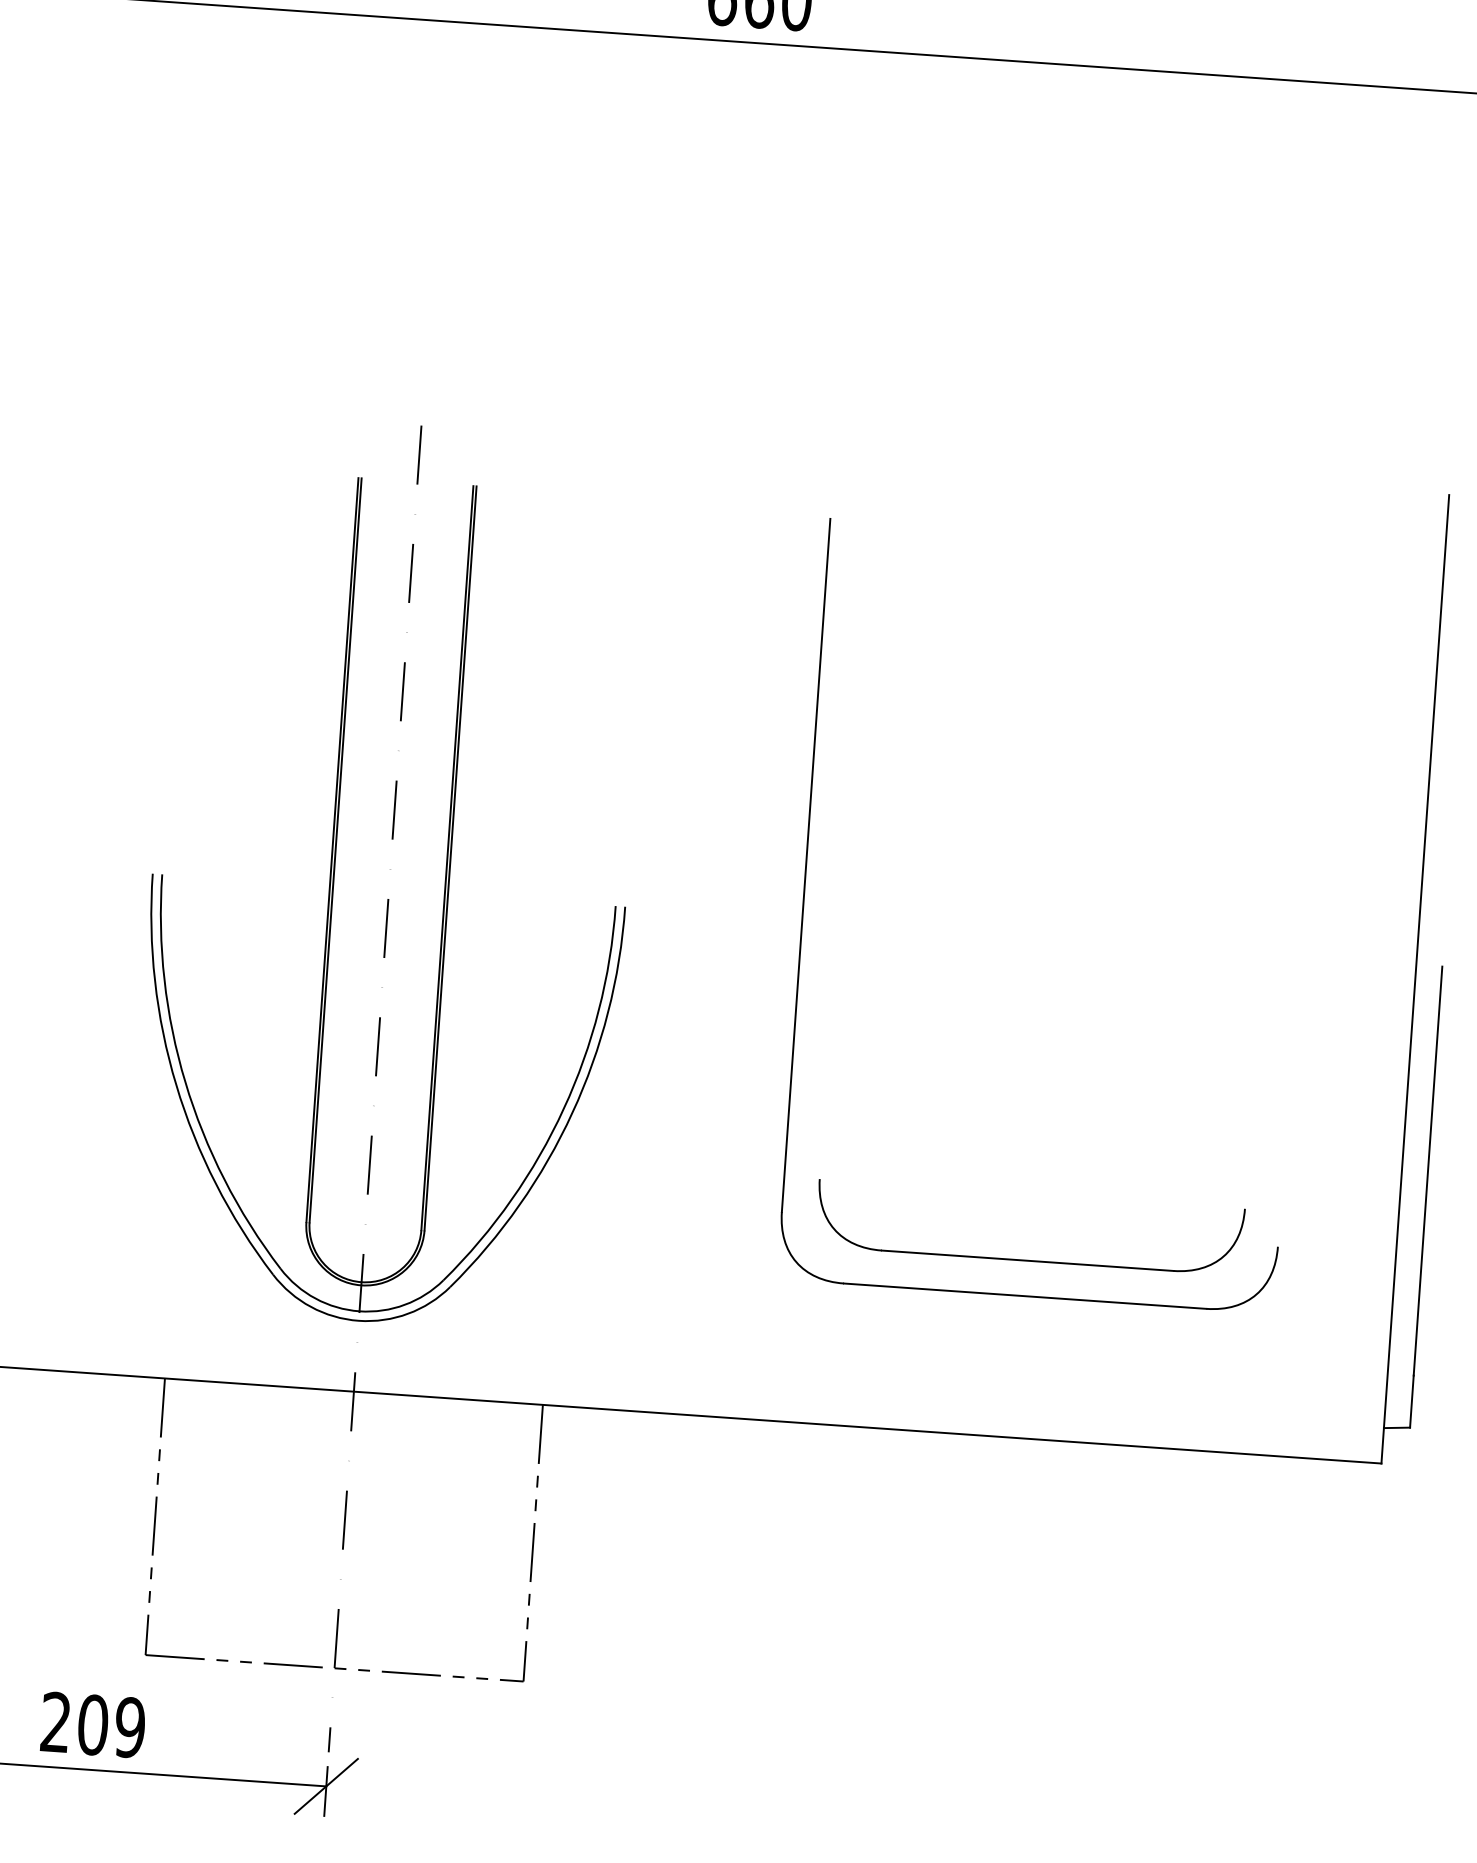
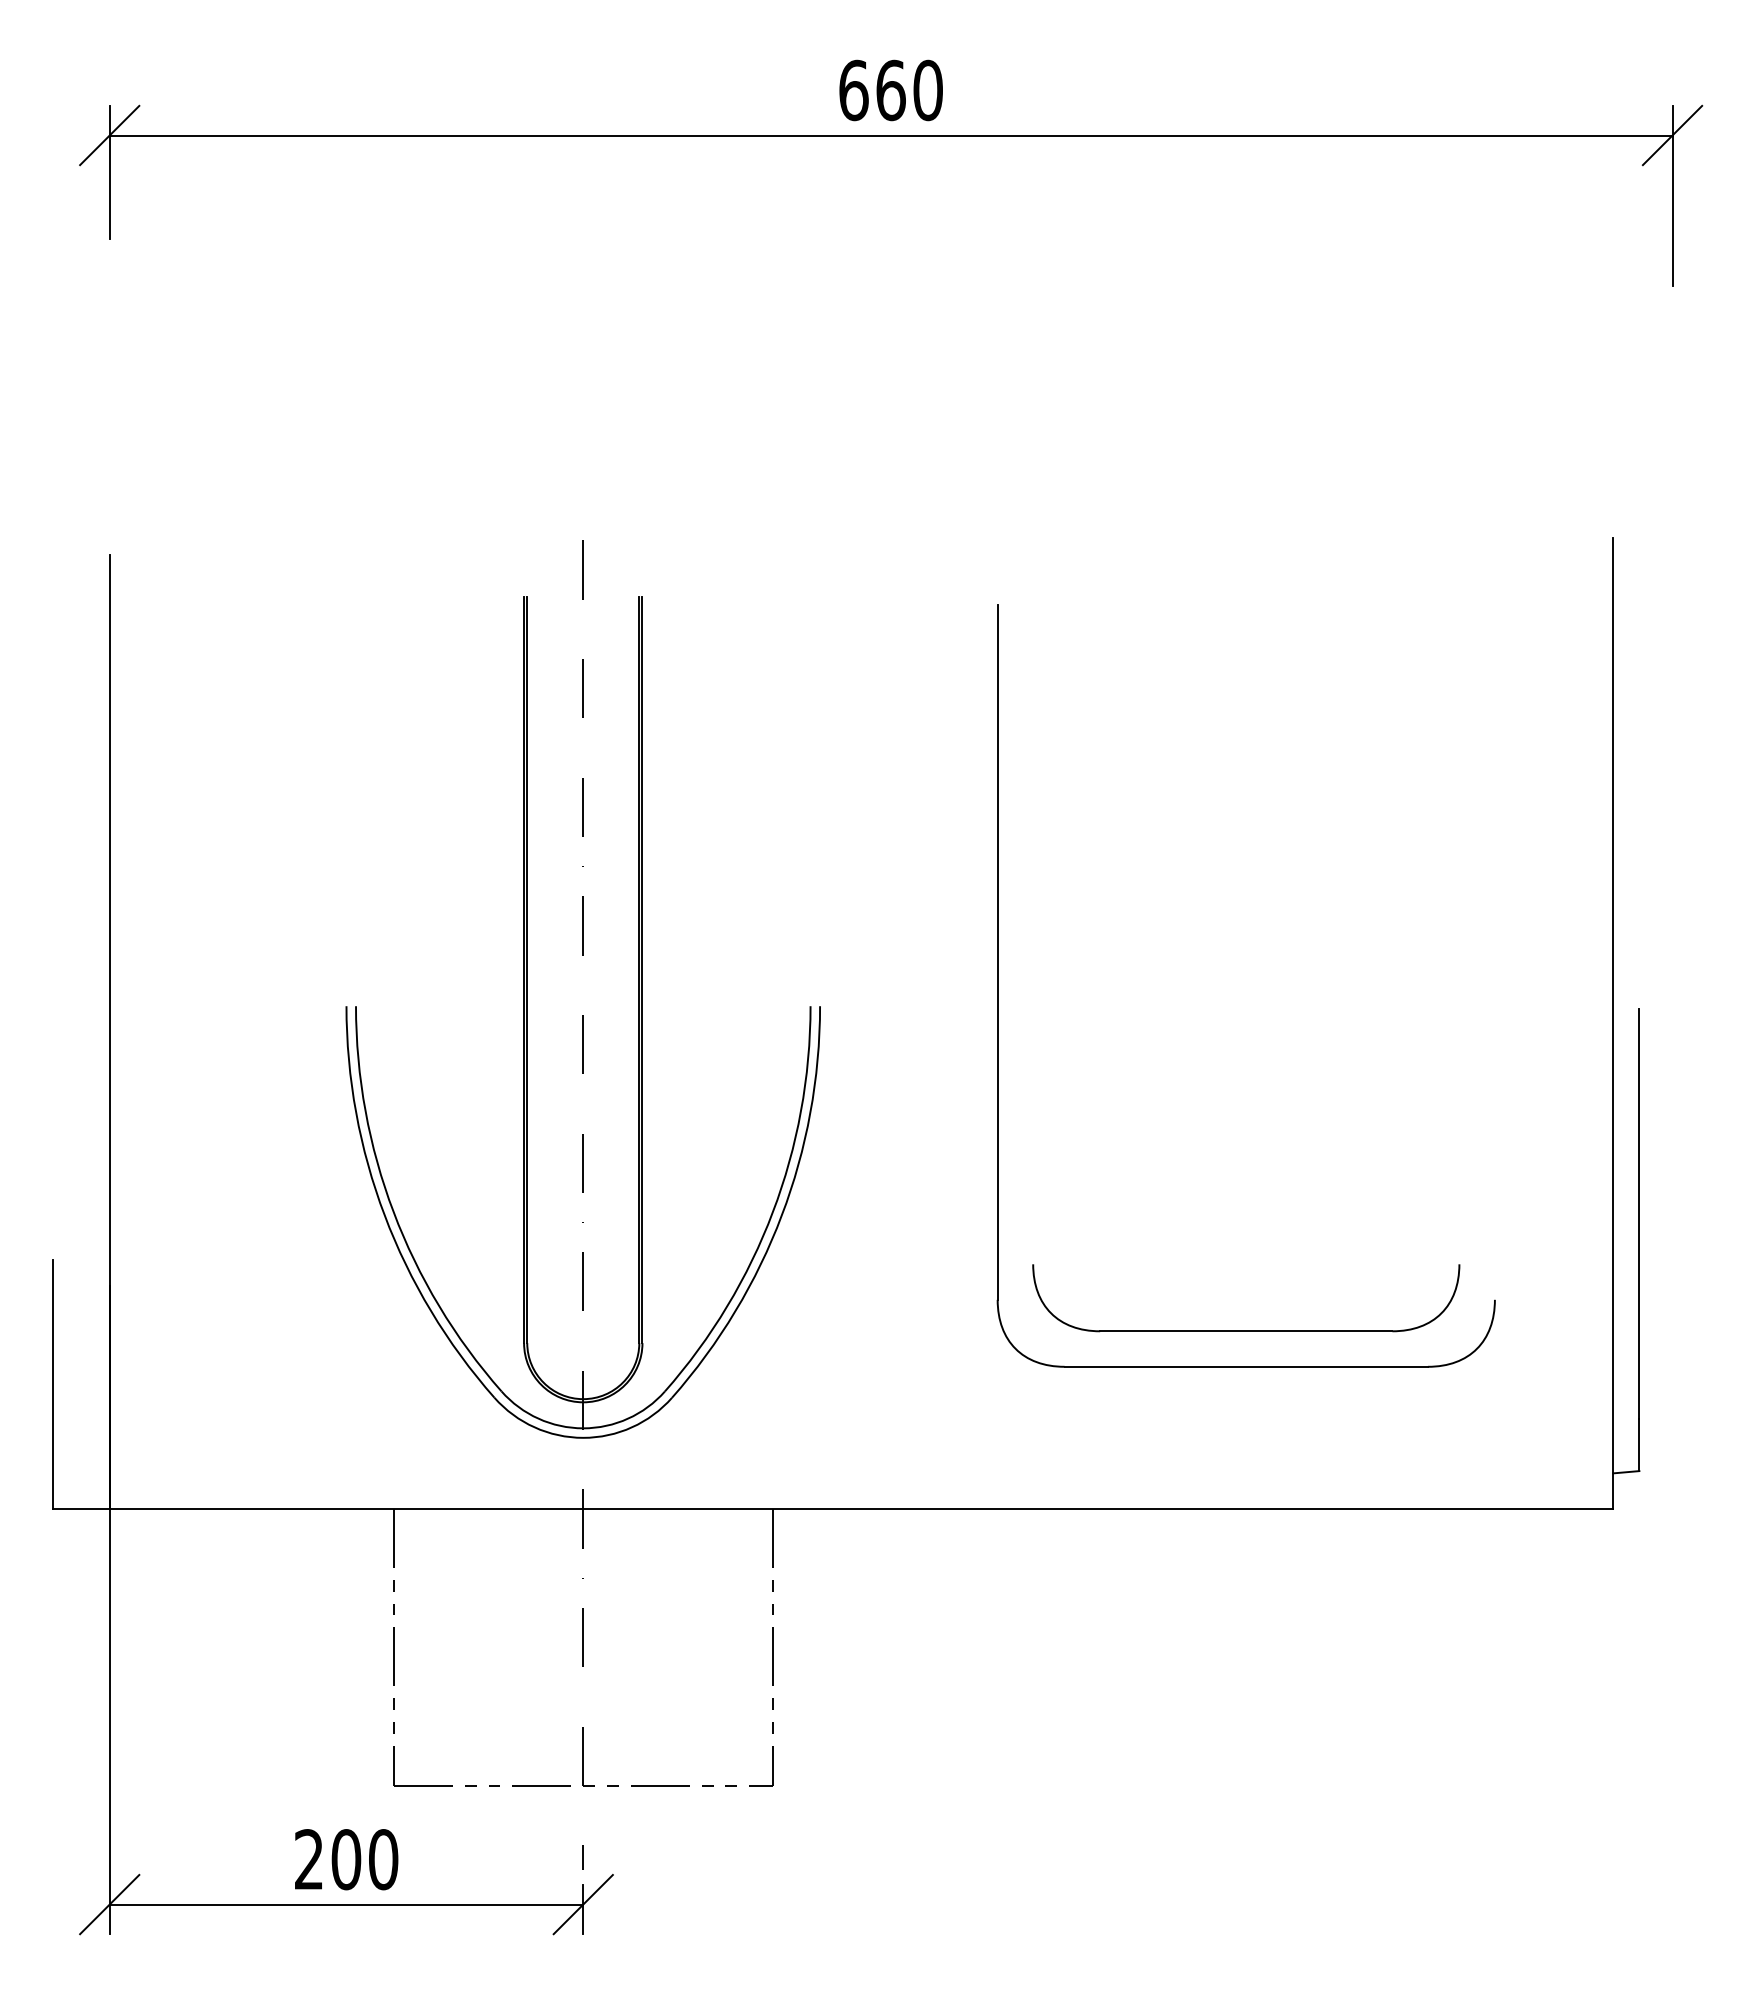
text: (130, 1727) -> (383, 1859), 209 -> 200

